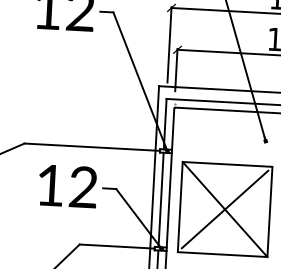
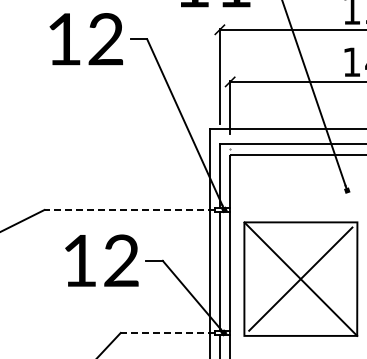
line: (92, 146) -> (129, 209), solid -> dashed
line: (116, 246) -> (167, 333), solid -> dashed

